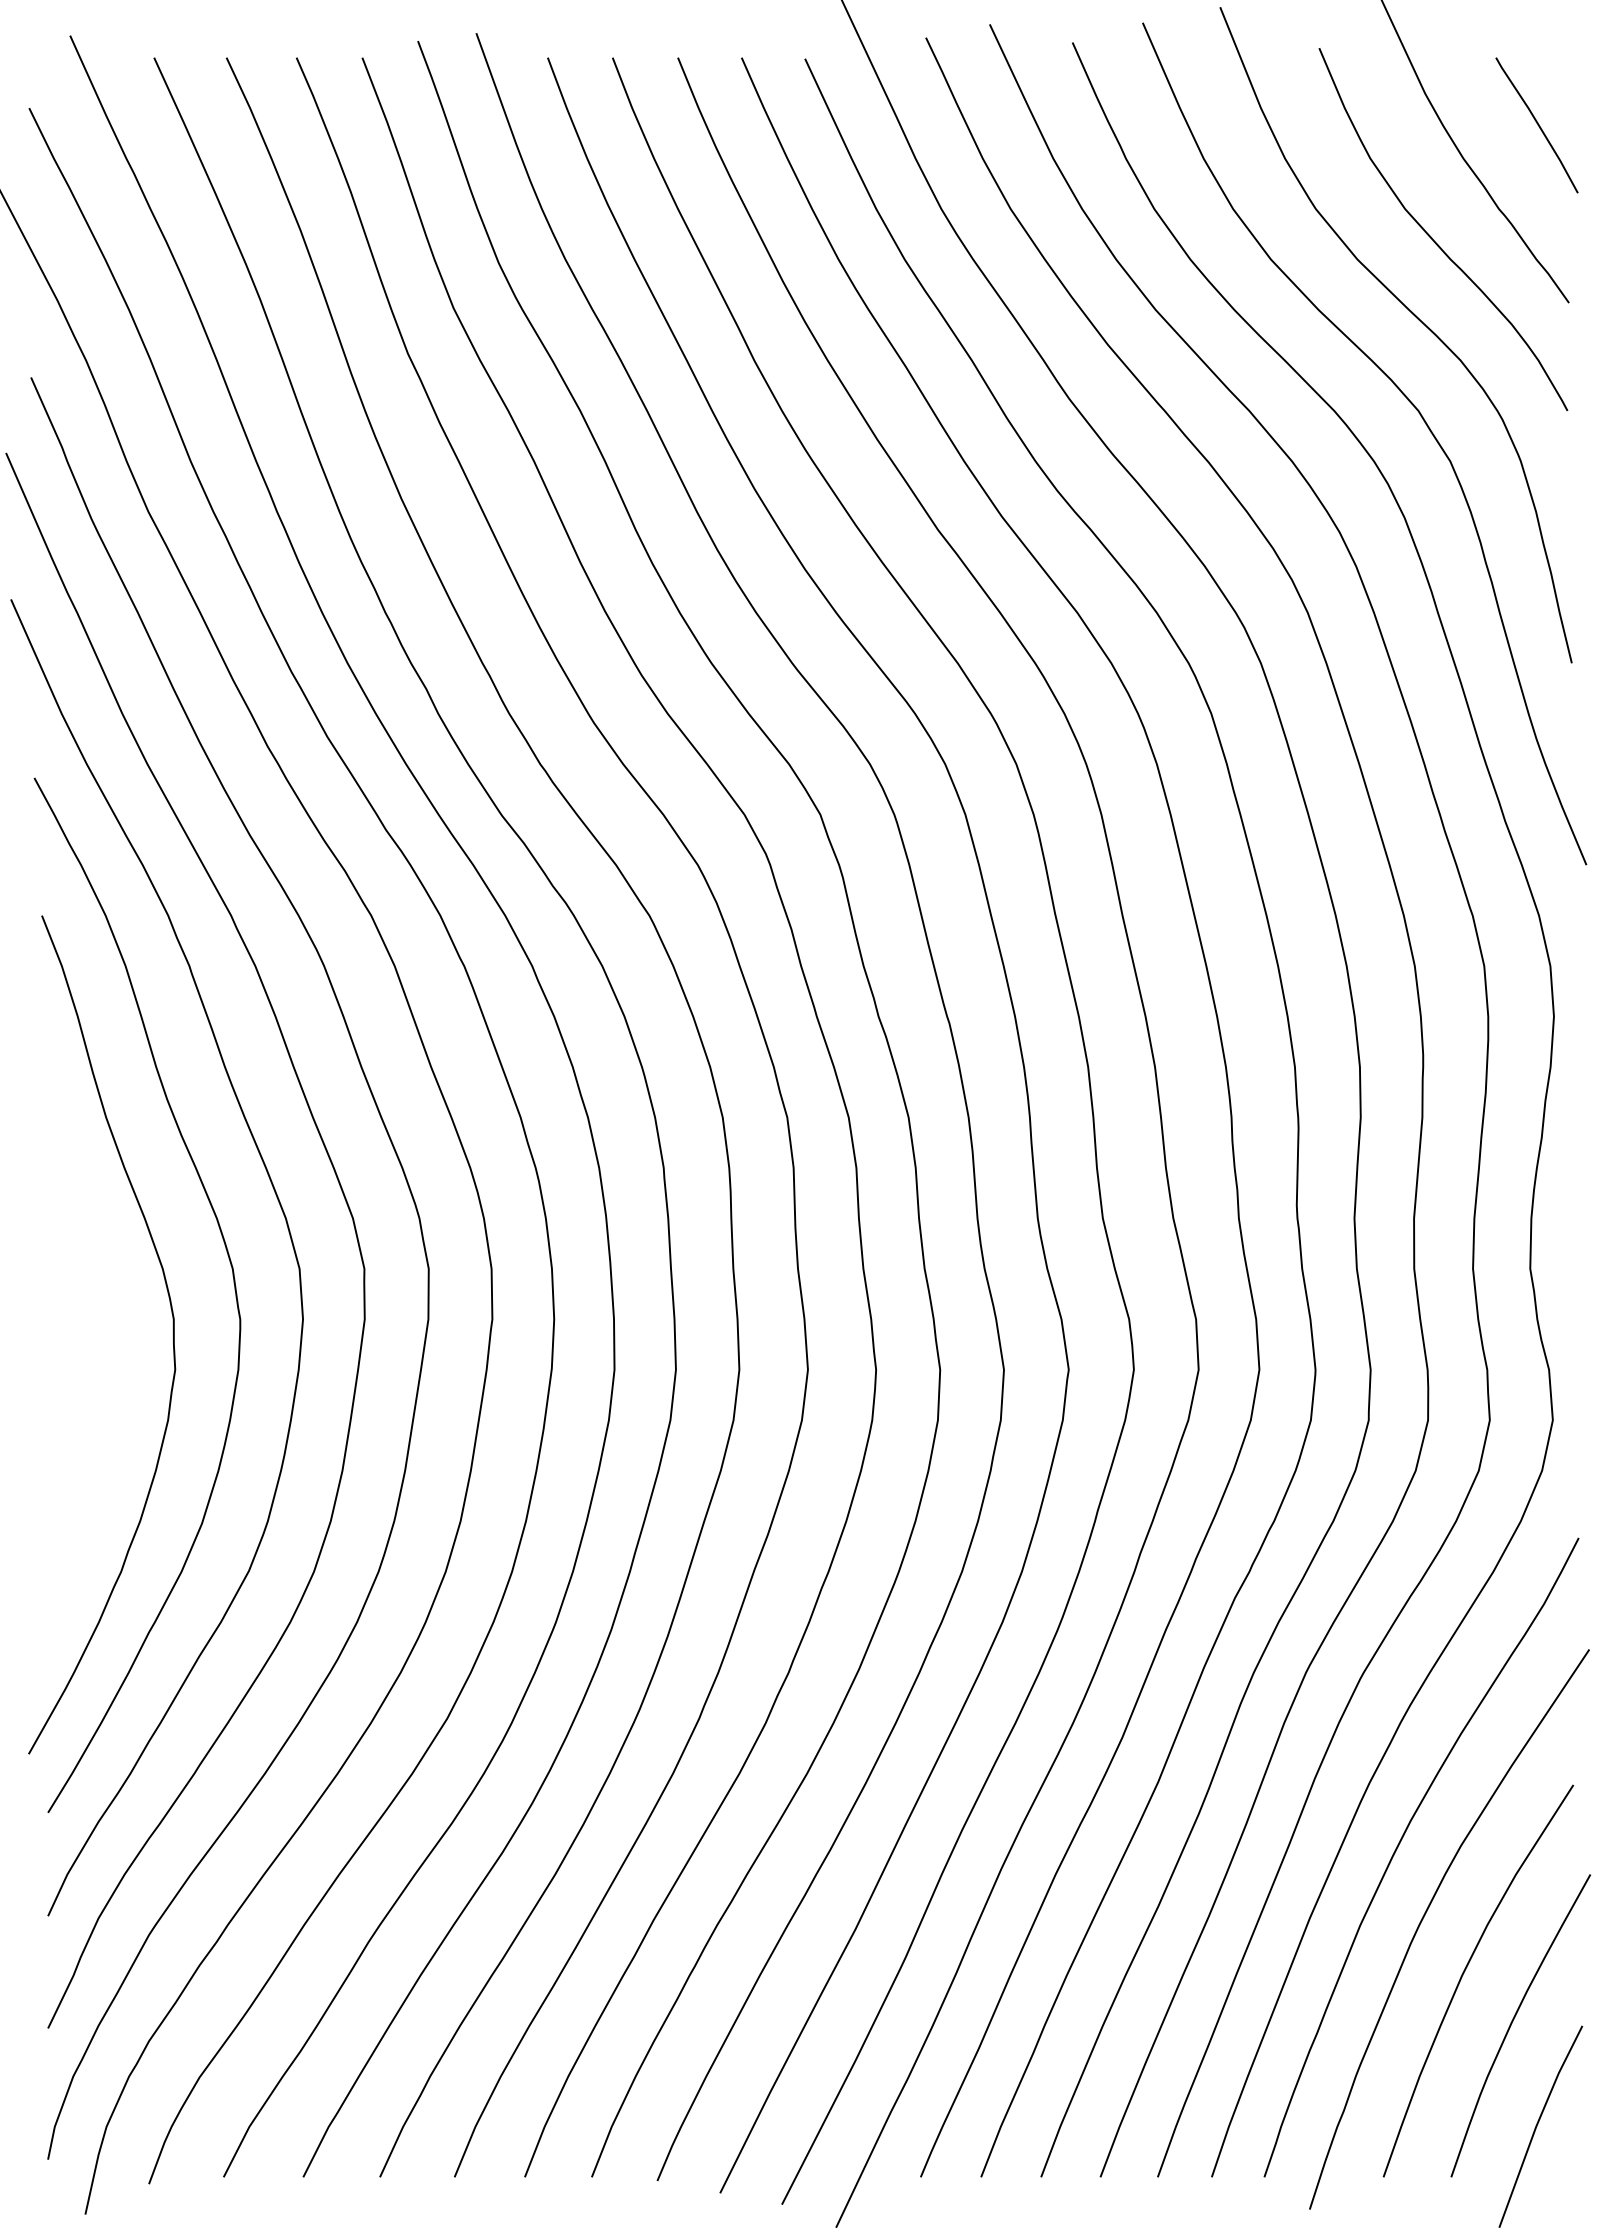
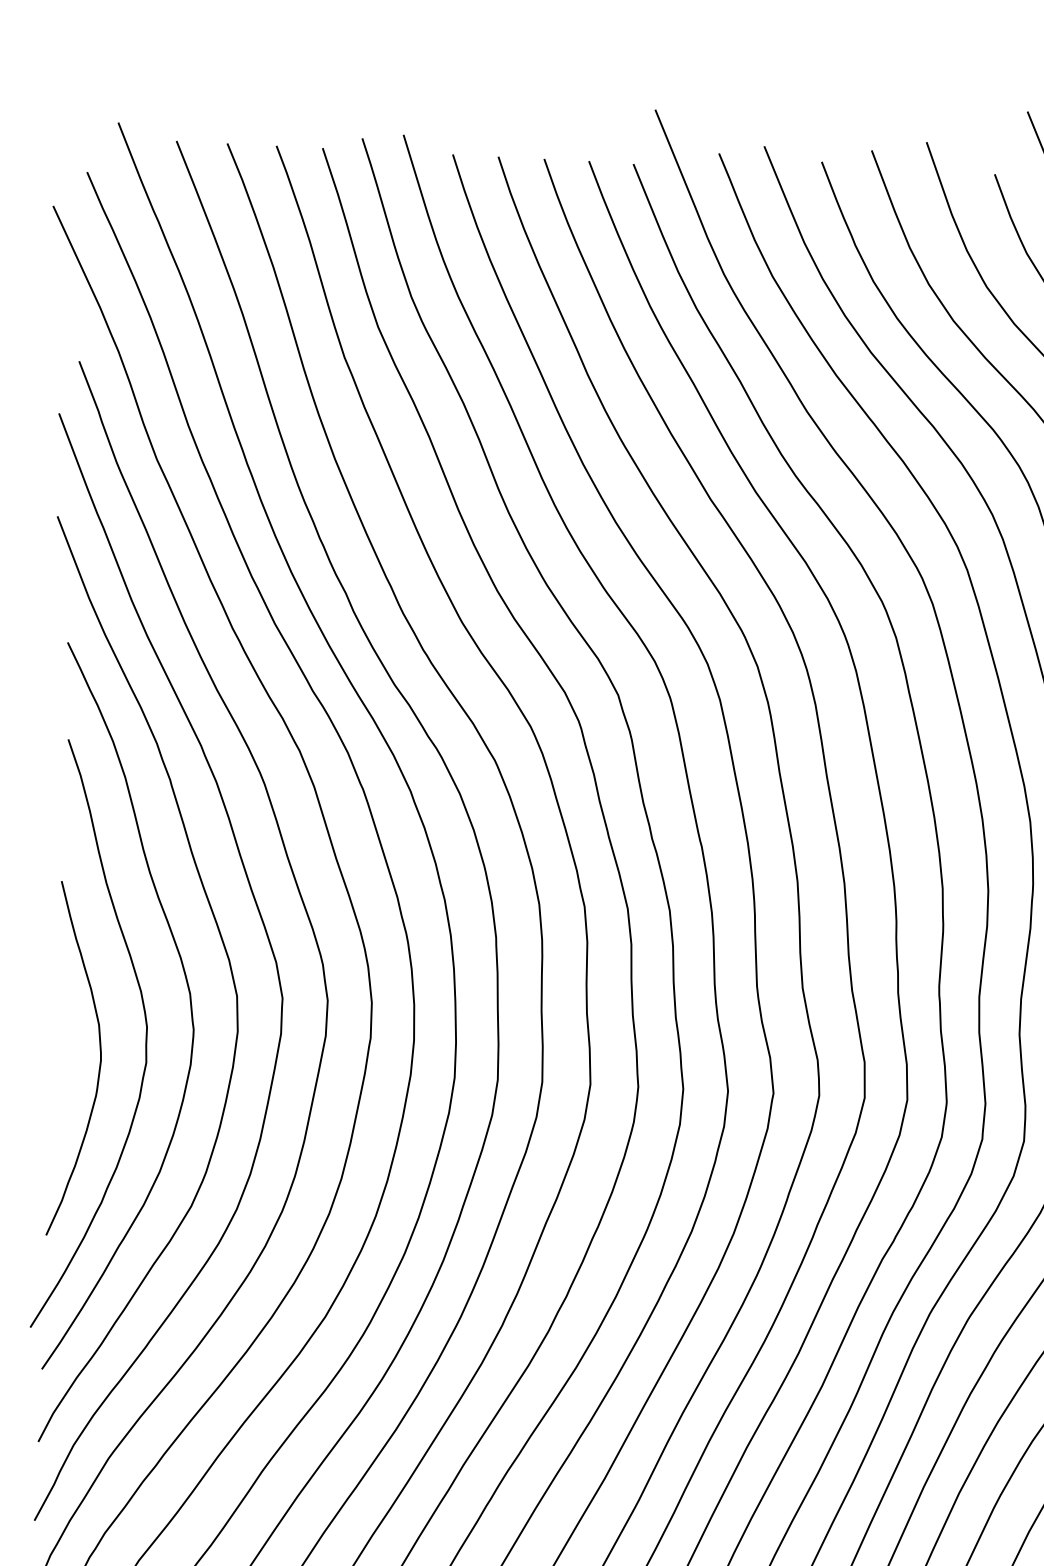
curve: (109, 1369) -> (100, 1060), added

